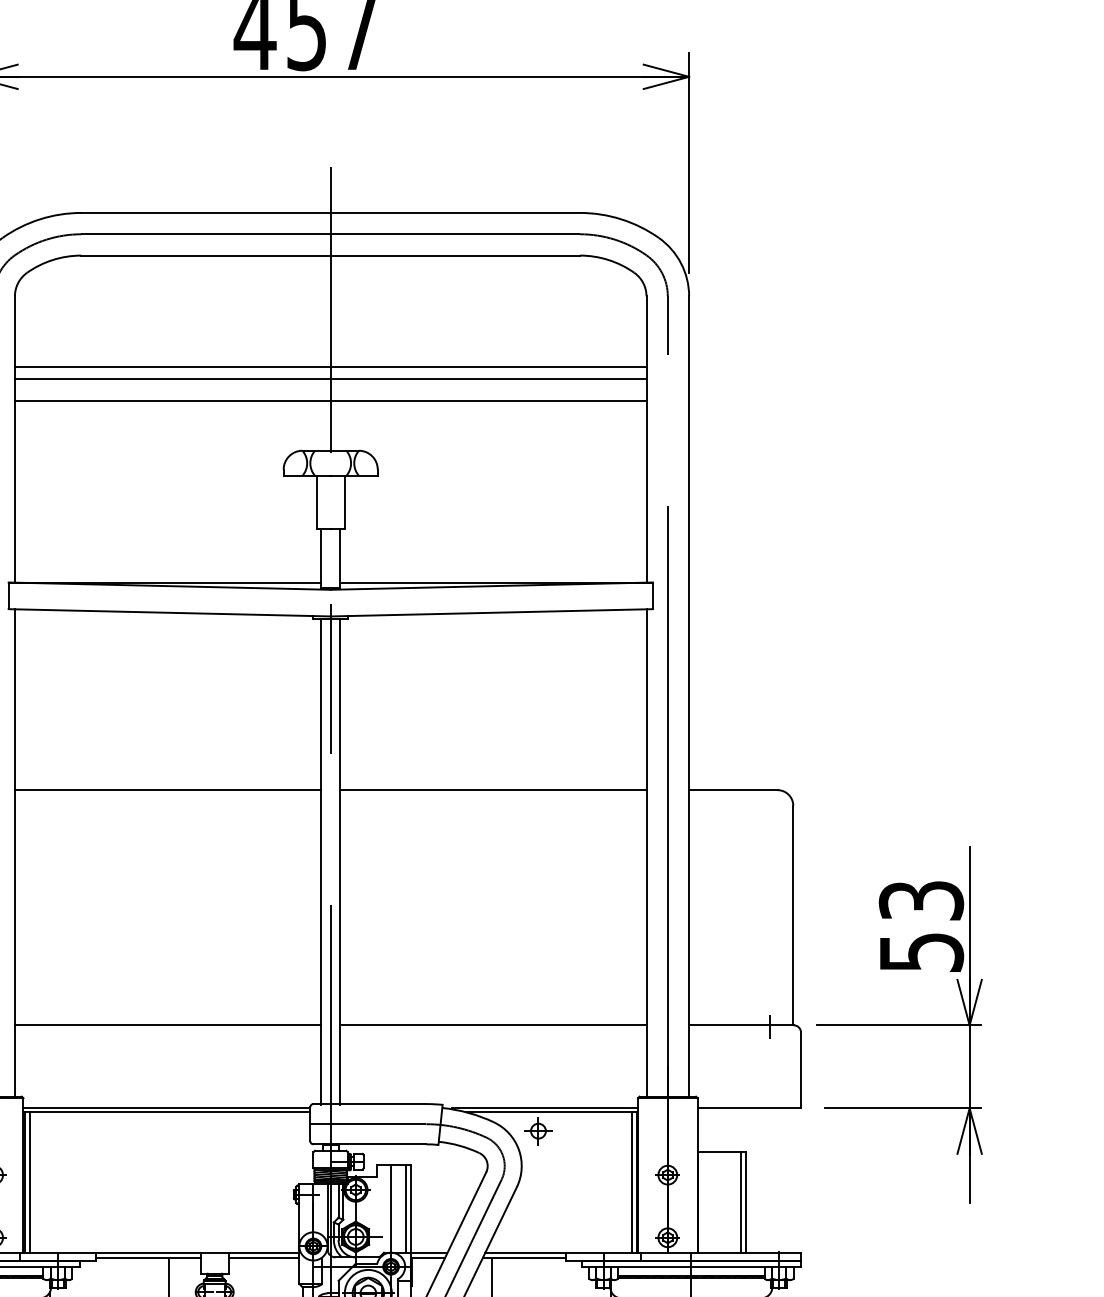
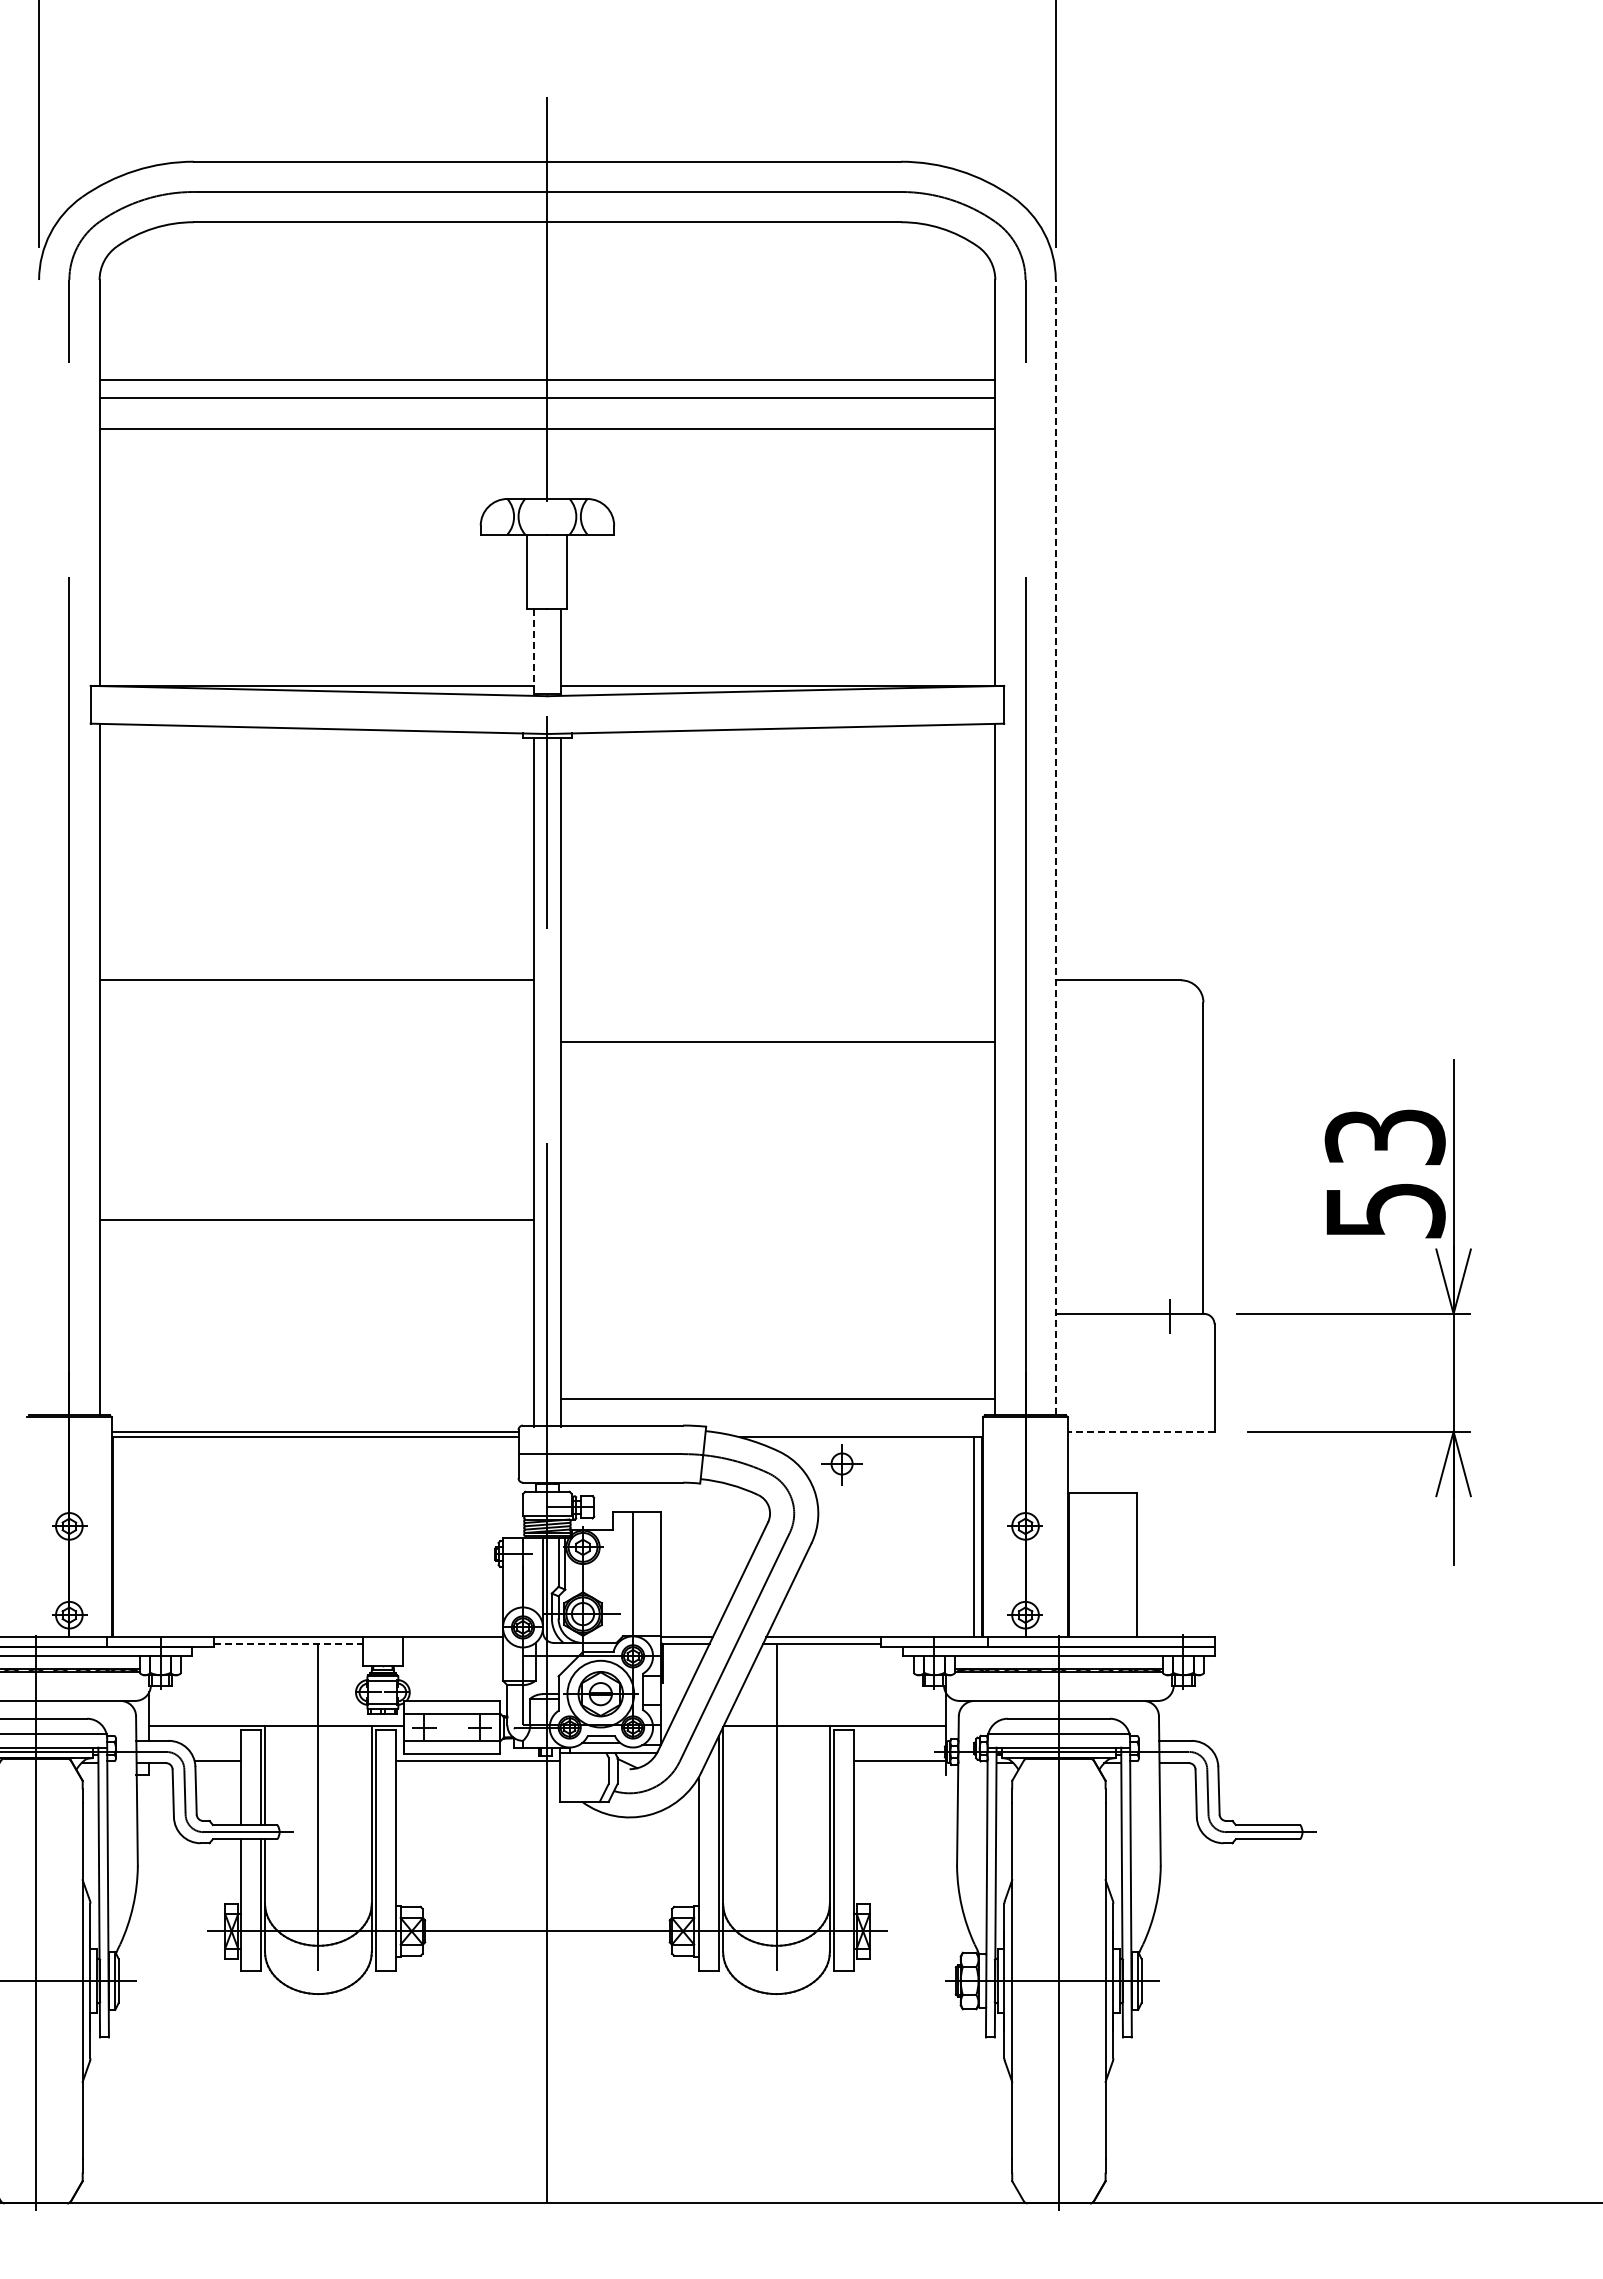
line: (321, 558) -> (534, 652), solid -> dashed
line: (688, 696) -> (1055, 847), solid -> dashed
line: (492, 790) -> (777, 1042), moved
line: (167, 1025) -> (316, 1219), moved
line: (492, 1025) -> (777, 1398), moved
line: (545, 1108) -> (851, 1431), removed
line: (748, 1108) -> (1140, 1431), solid -> dashed
line: (29, 1182) -> (120, 1537), removed
line: (741, 1202) -> (1129, 1564), removed
line: (406, 1208) -> (654, 1573), removed
line: (148, 1258) -> (288, 1644), solid -> dashed
line: (263, 1258) -> (452, 1644), removed

